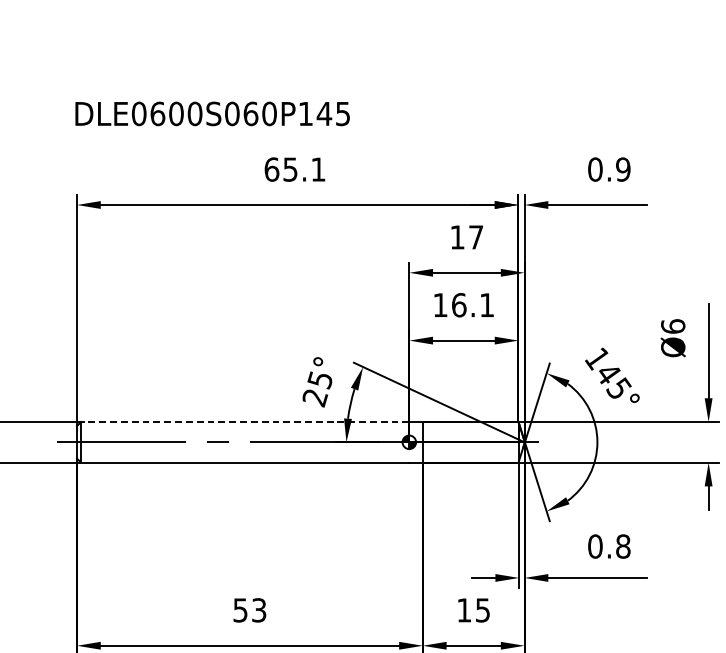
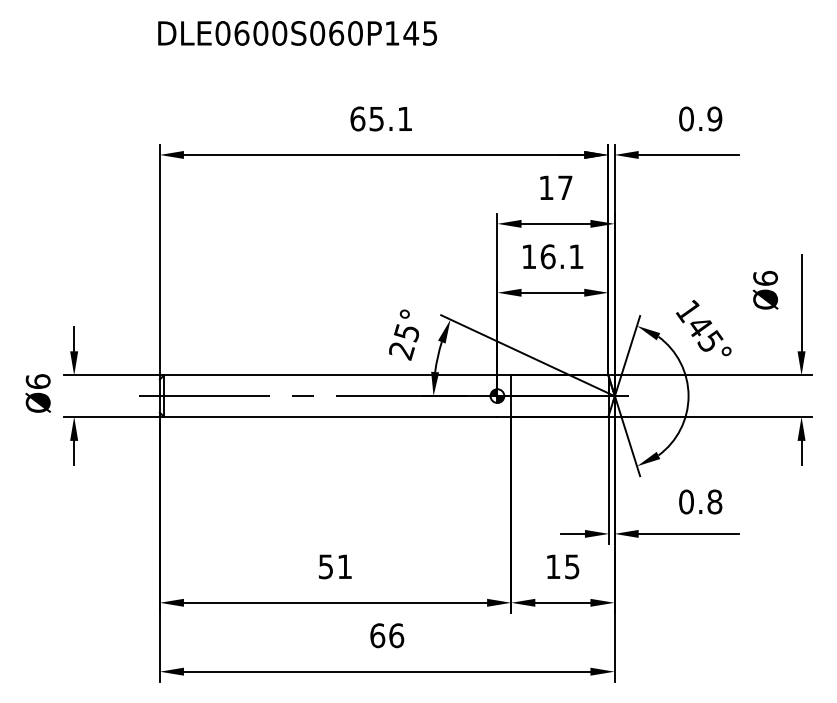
text: (212, 114) -> (297, 33), moved
line: (245, 422) -> (330, 375), dashed -> solid
text: (258, 610) -> (344, 566), 53 -> 51

